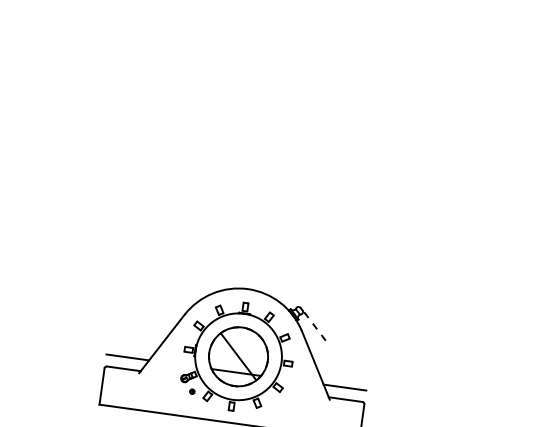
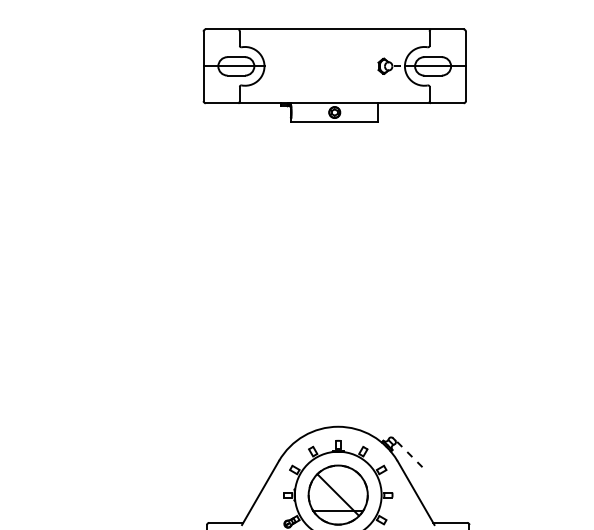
line: (127, 356) -> (228, 510), removed
line: (344, 387) -> (447, 510), removed

